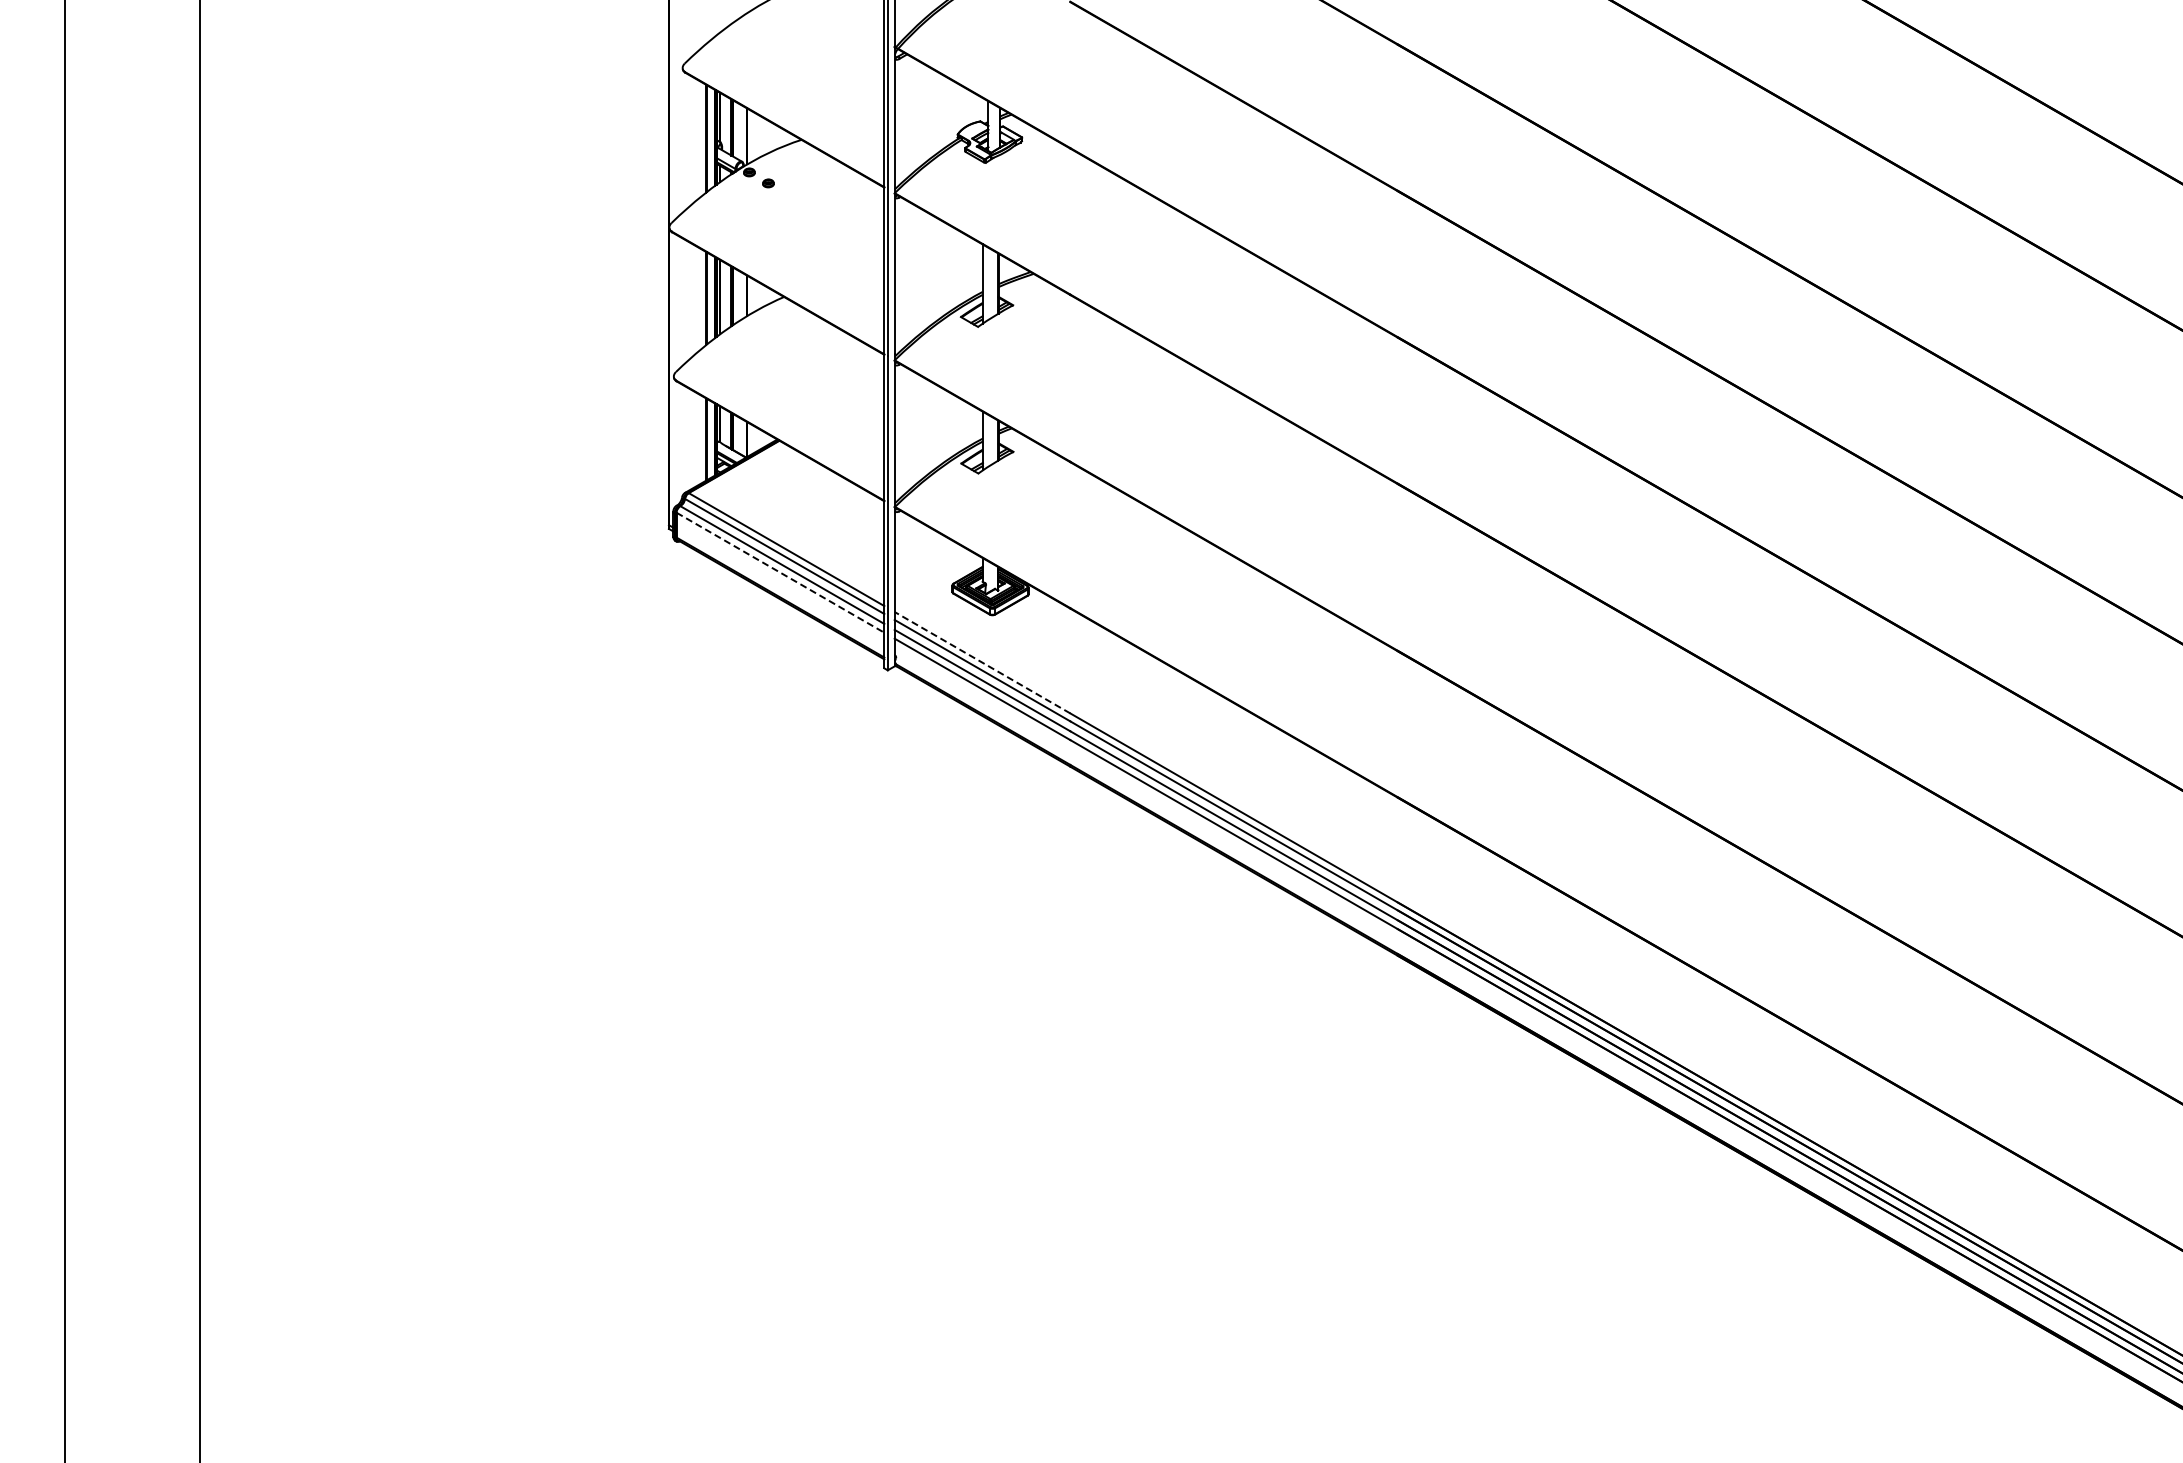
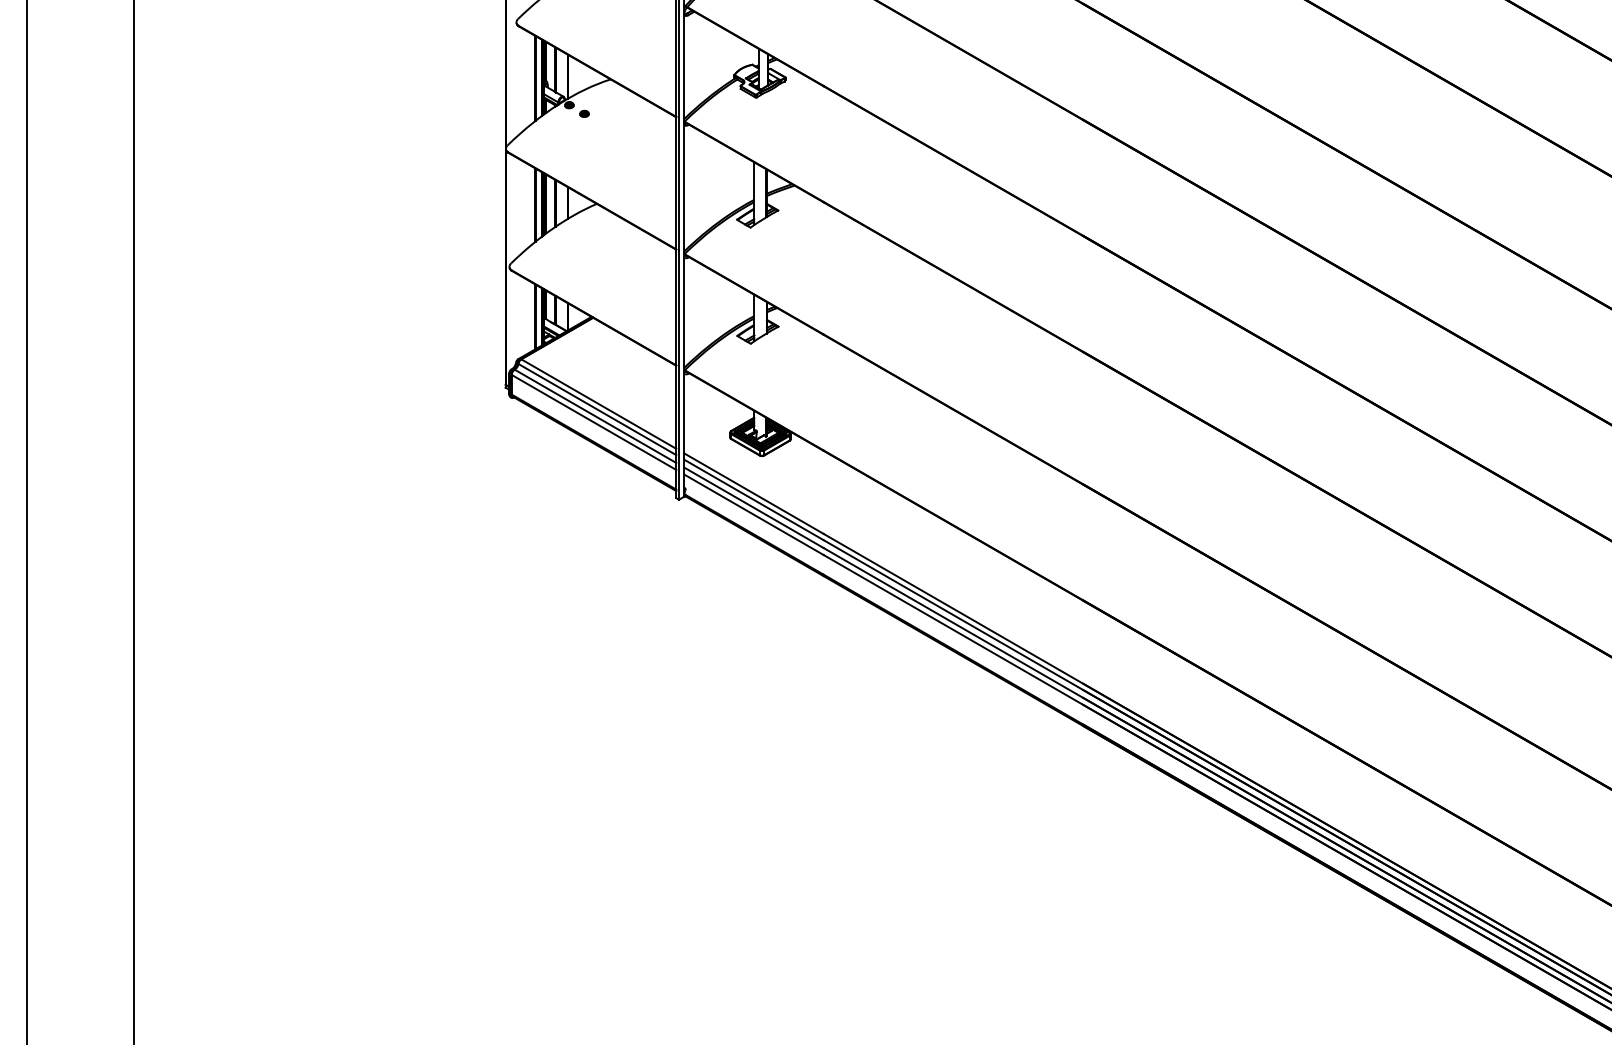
line: (780, 572) -> (594, 422), dashed -> solid
line: (982, 662) -> (754, 493), dashed -> solid

